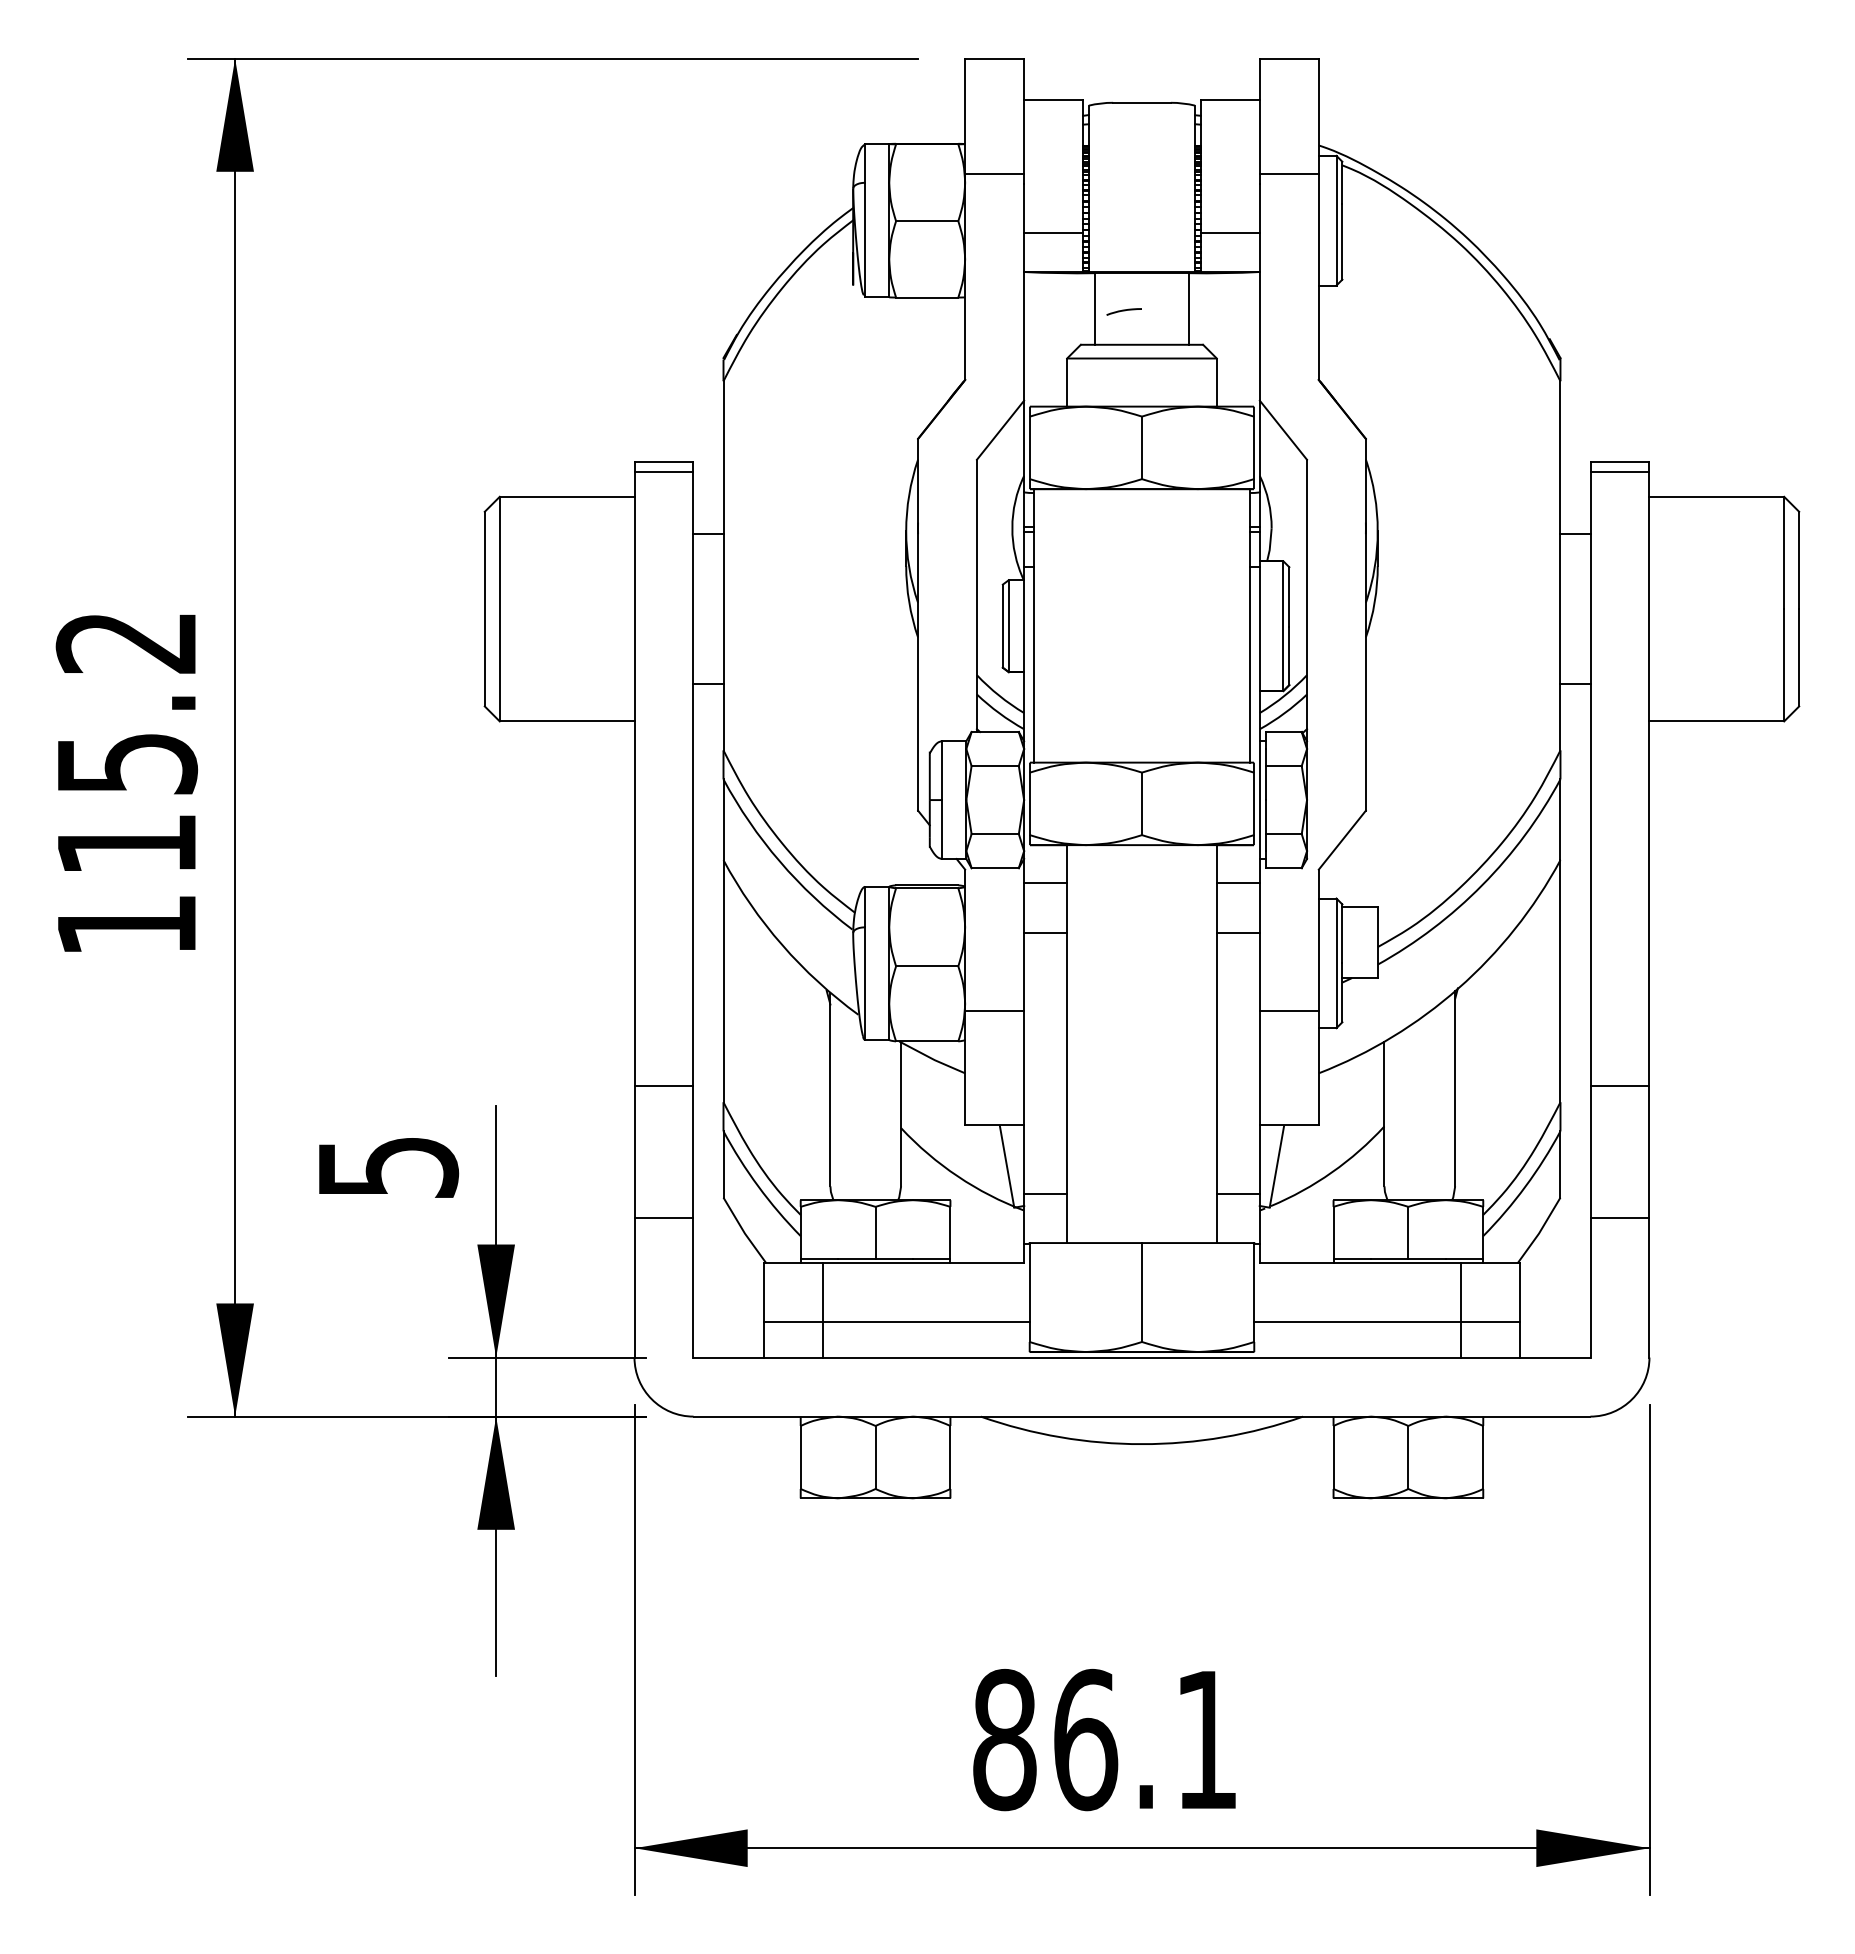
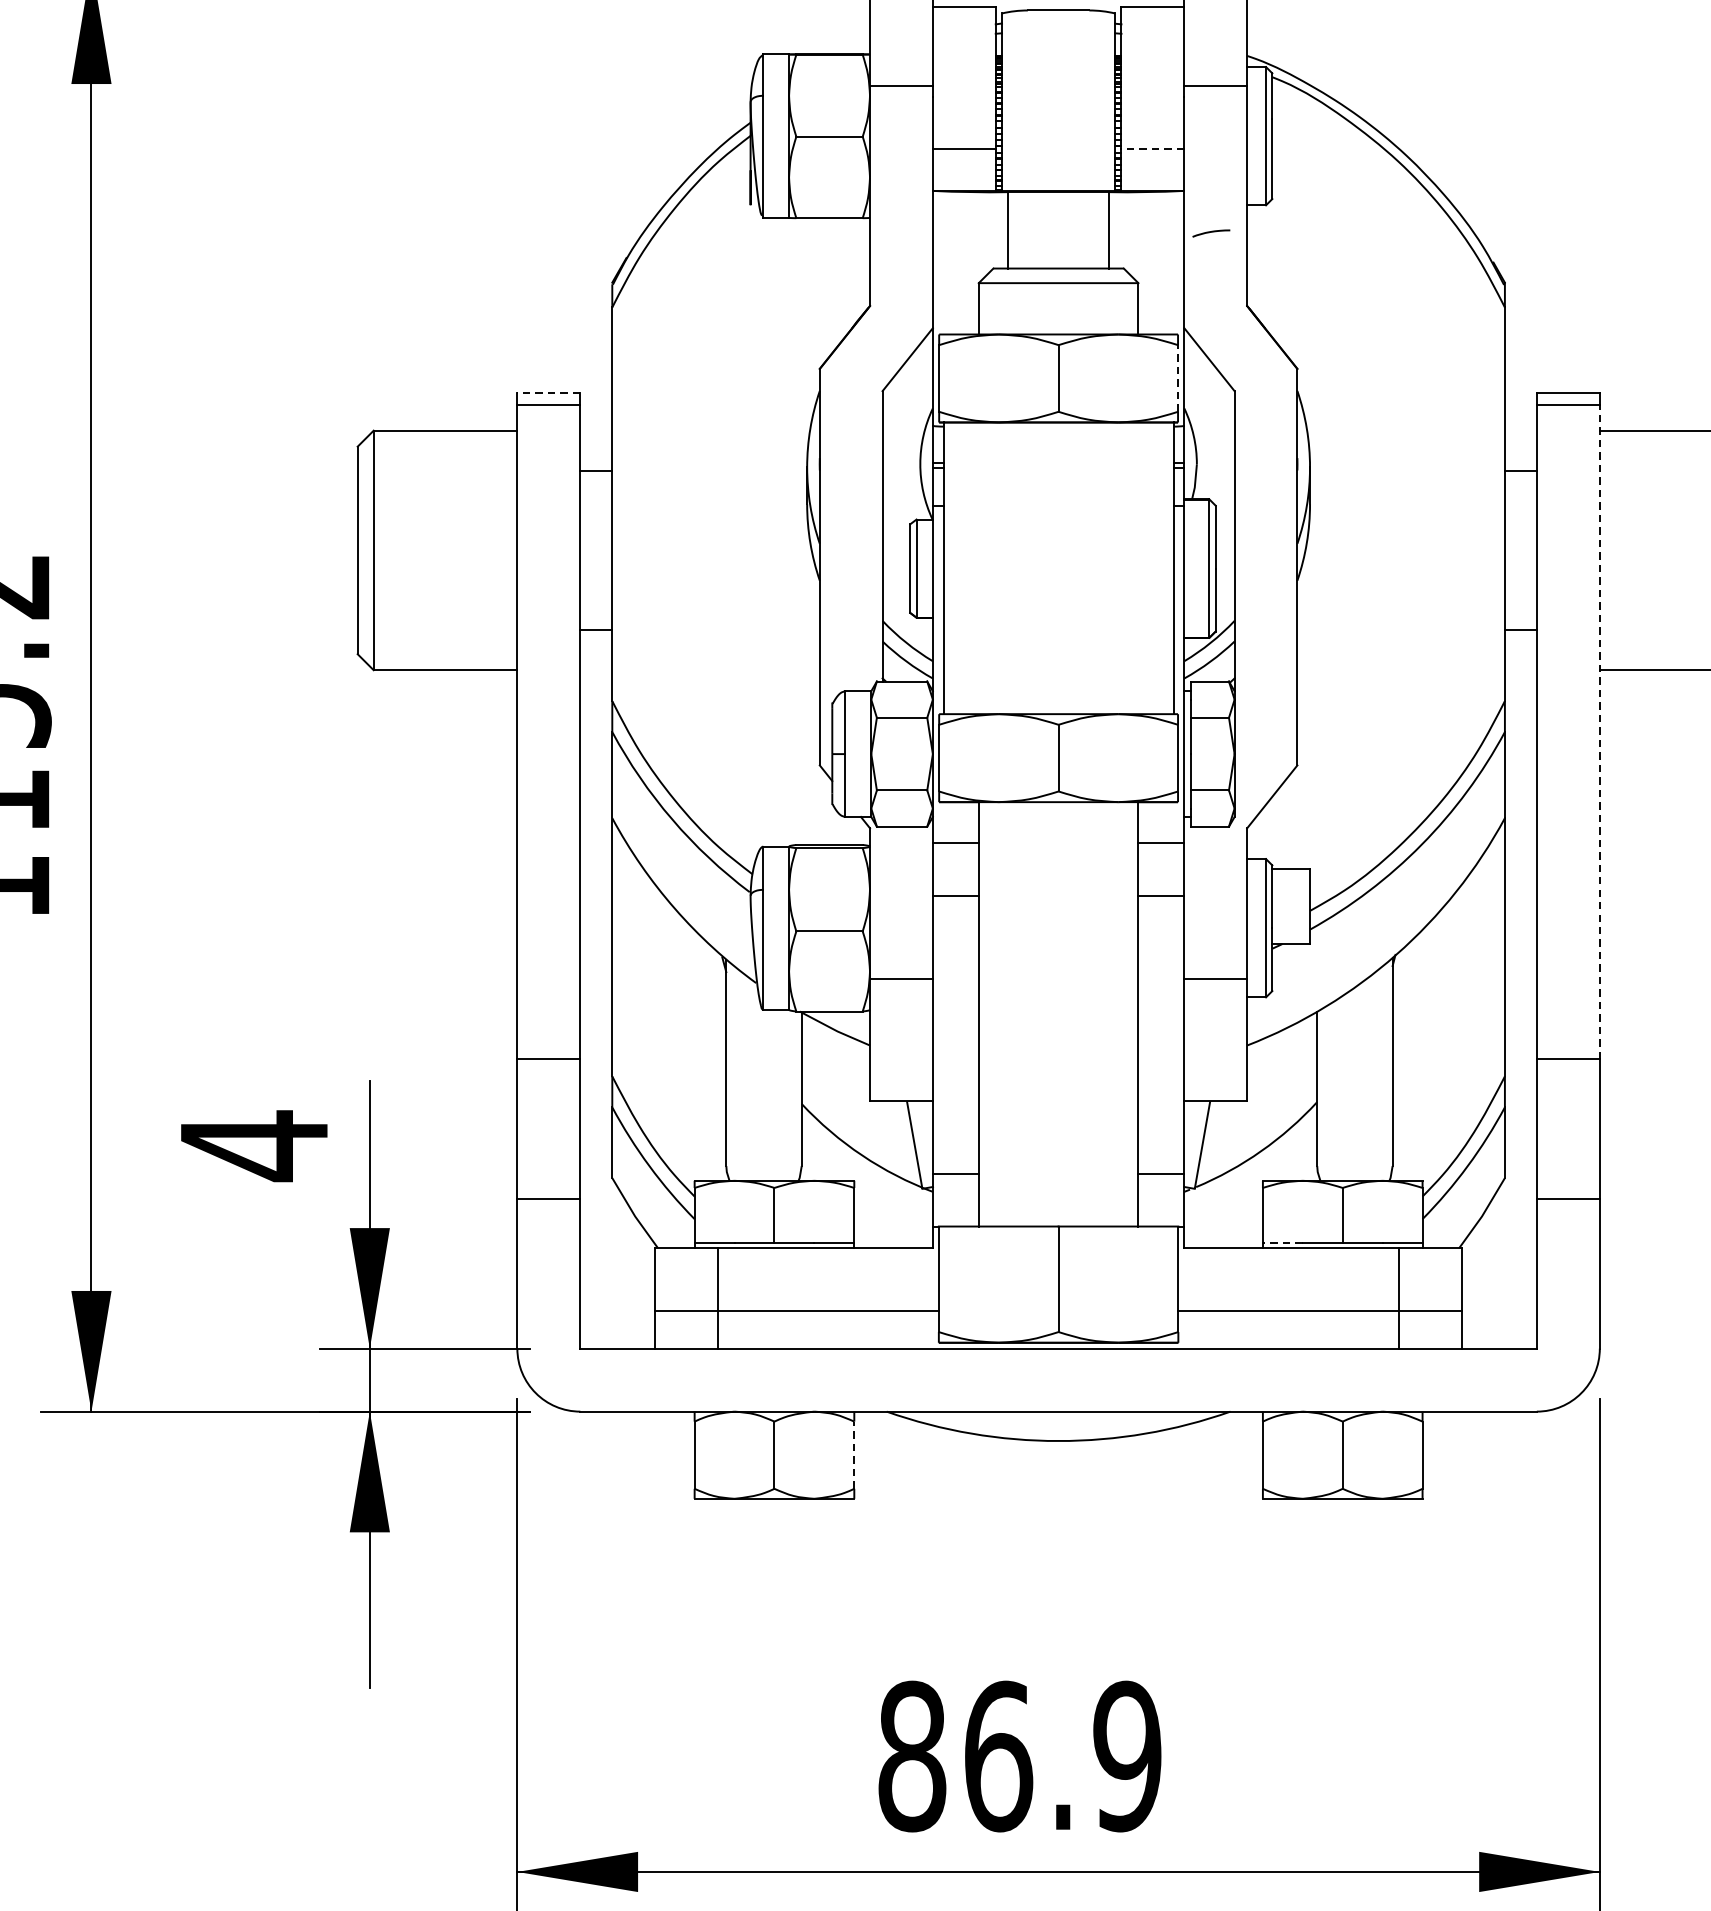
line: (1229, 232) -> (1151, 148), solid -> dashed
curve: (1123, 311) -> (1210, 233), moved
line: (1253, 447) -> (1177, 378), solid -> dashed
line: (663, 461) -> (548, 393), solid -> dashed
line: (1649, 778) -> (1599, 731), solid -> dashed
text: (389, 1167) -> (256, 1145), 5 -> 4
line: (1352, 1258) -> (1283, 1243), solid -> dashed
line: (950, 1457) -> (854, 1455), solid -> dashed
text: (1206, 1739) -> (1127, 1755), 86.1 -> 86.9

